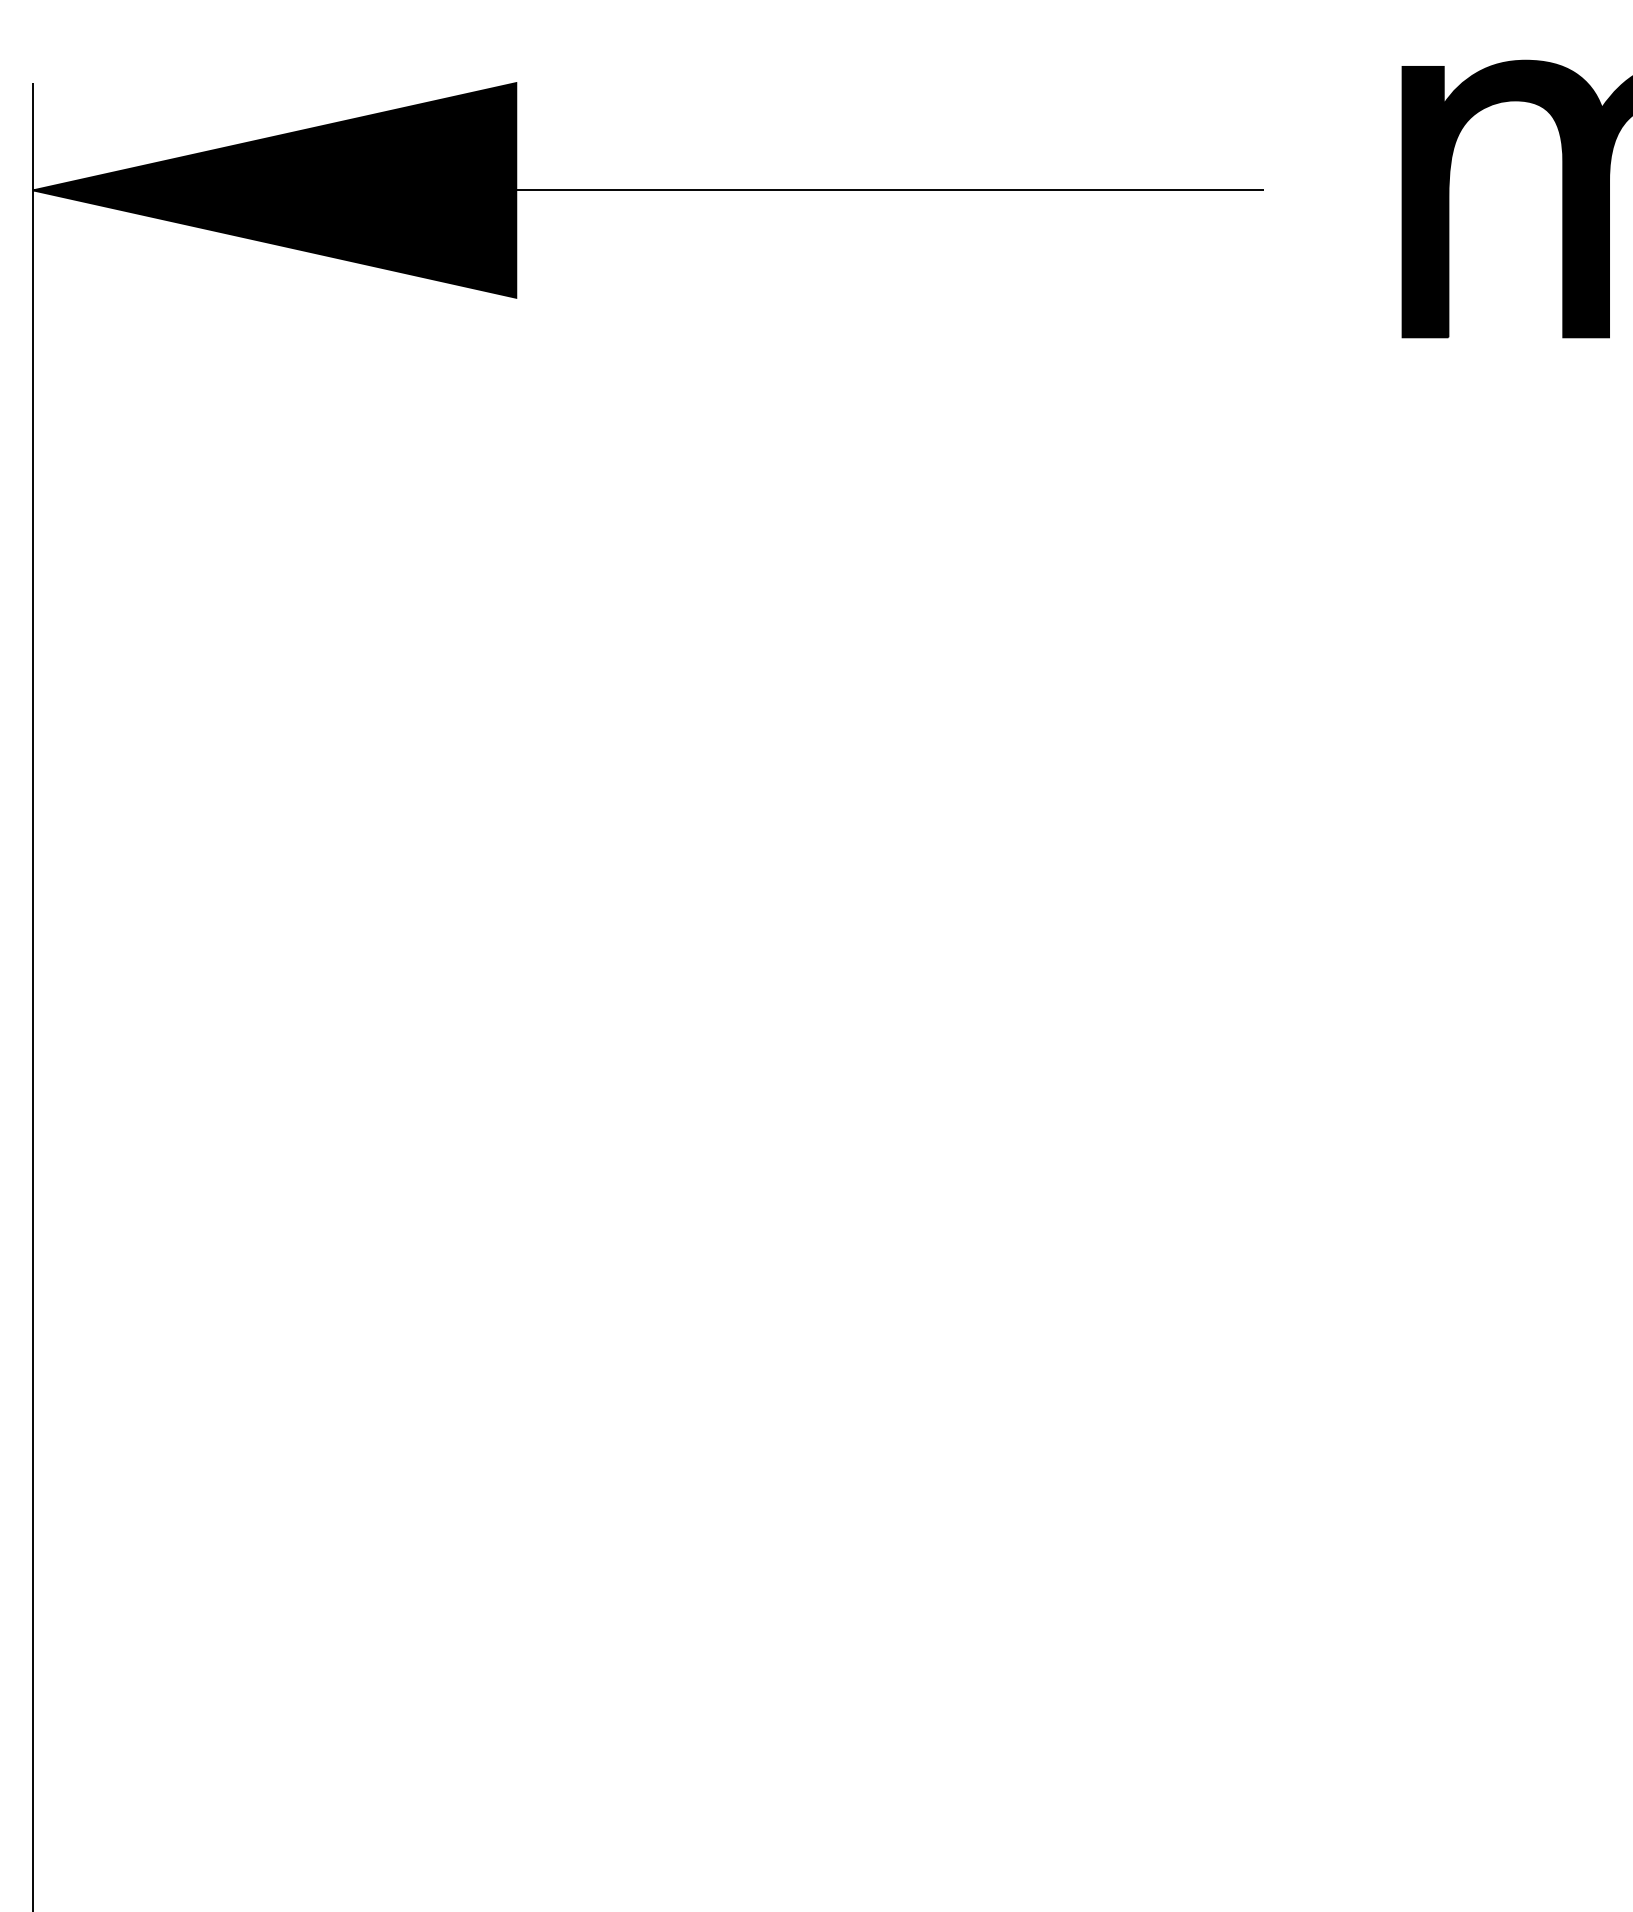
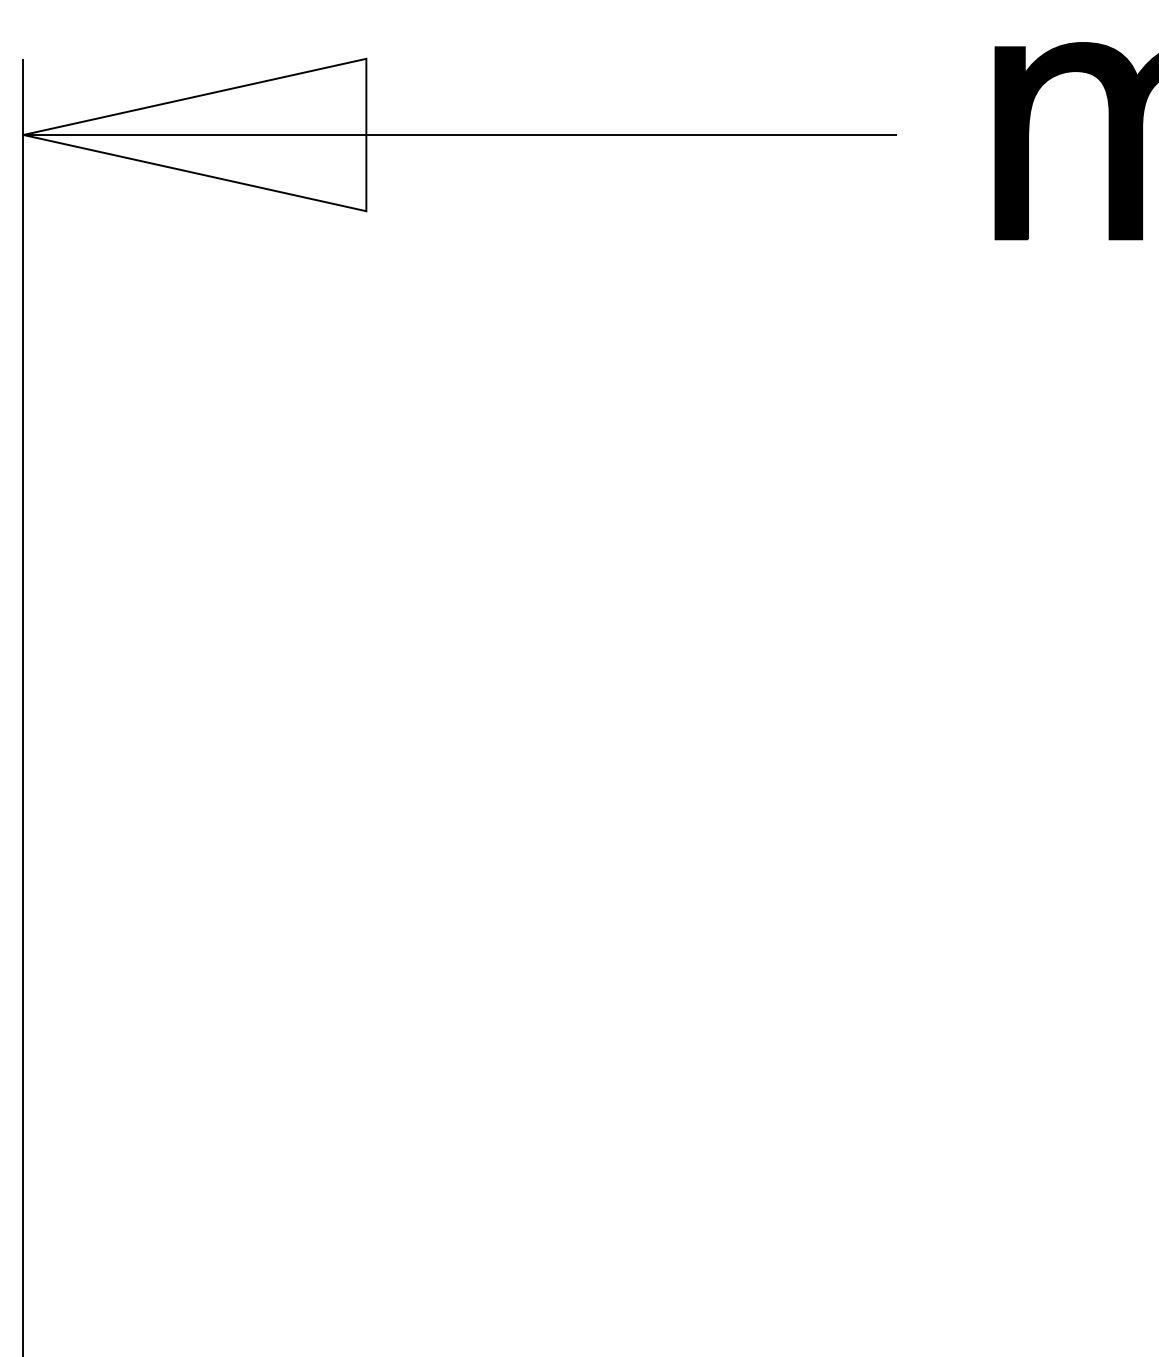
fill: (274, 190) -> (194, 135), removed

